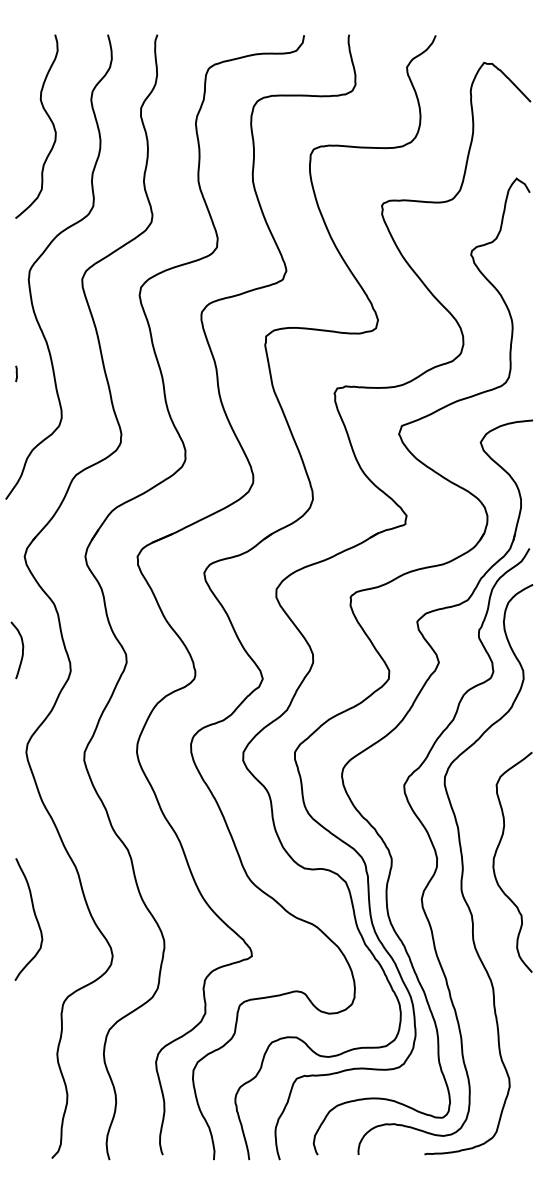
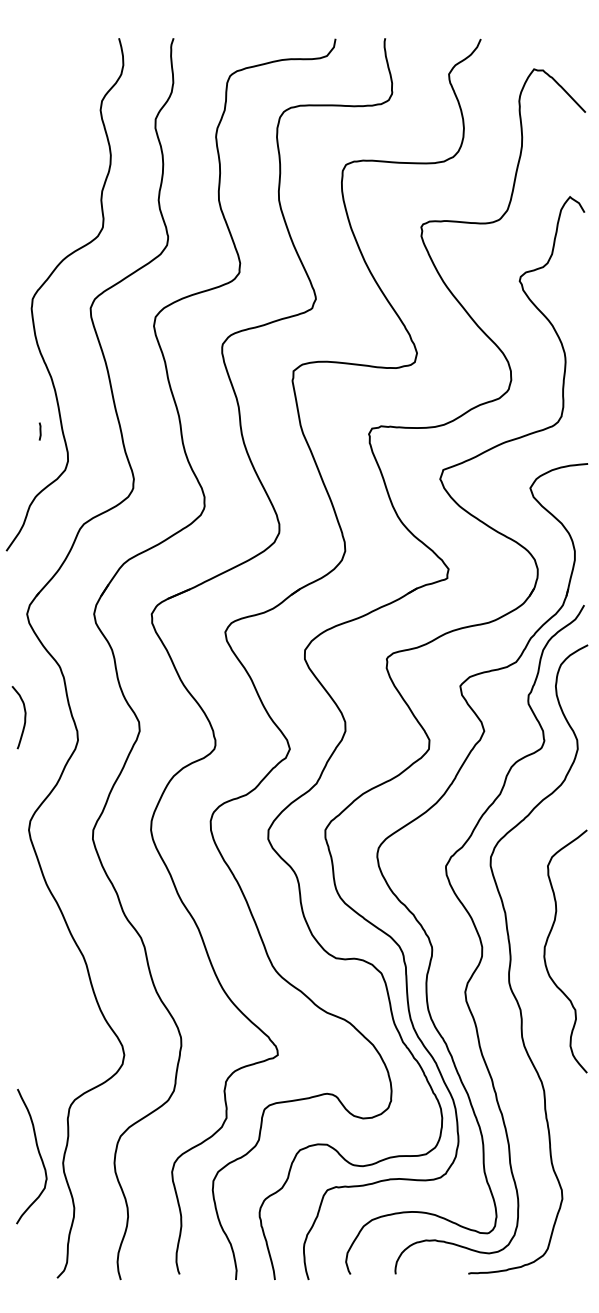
curve: (48, 118) -> (53, 130), removed
line: (15, 373) -> (39, 431), moved
curve: (34, 917) -> (38, 1154), moved

